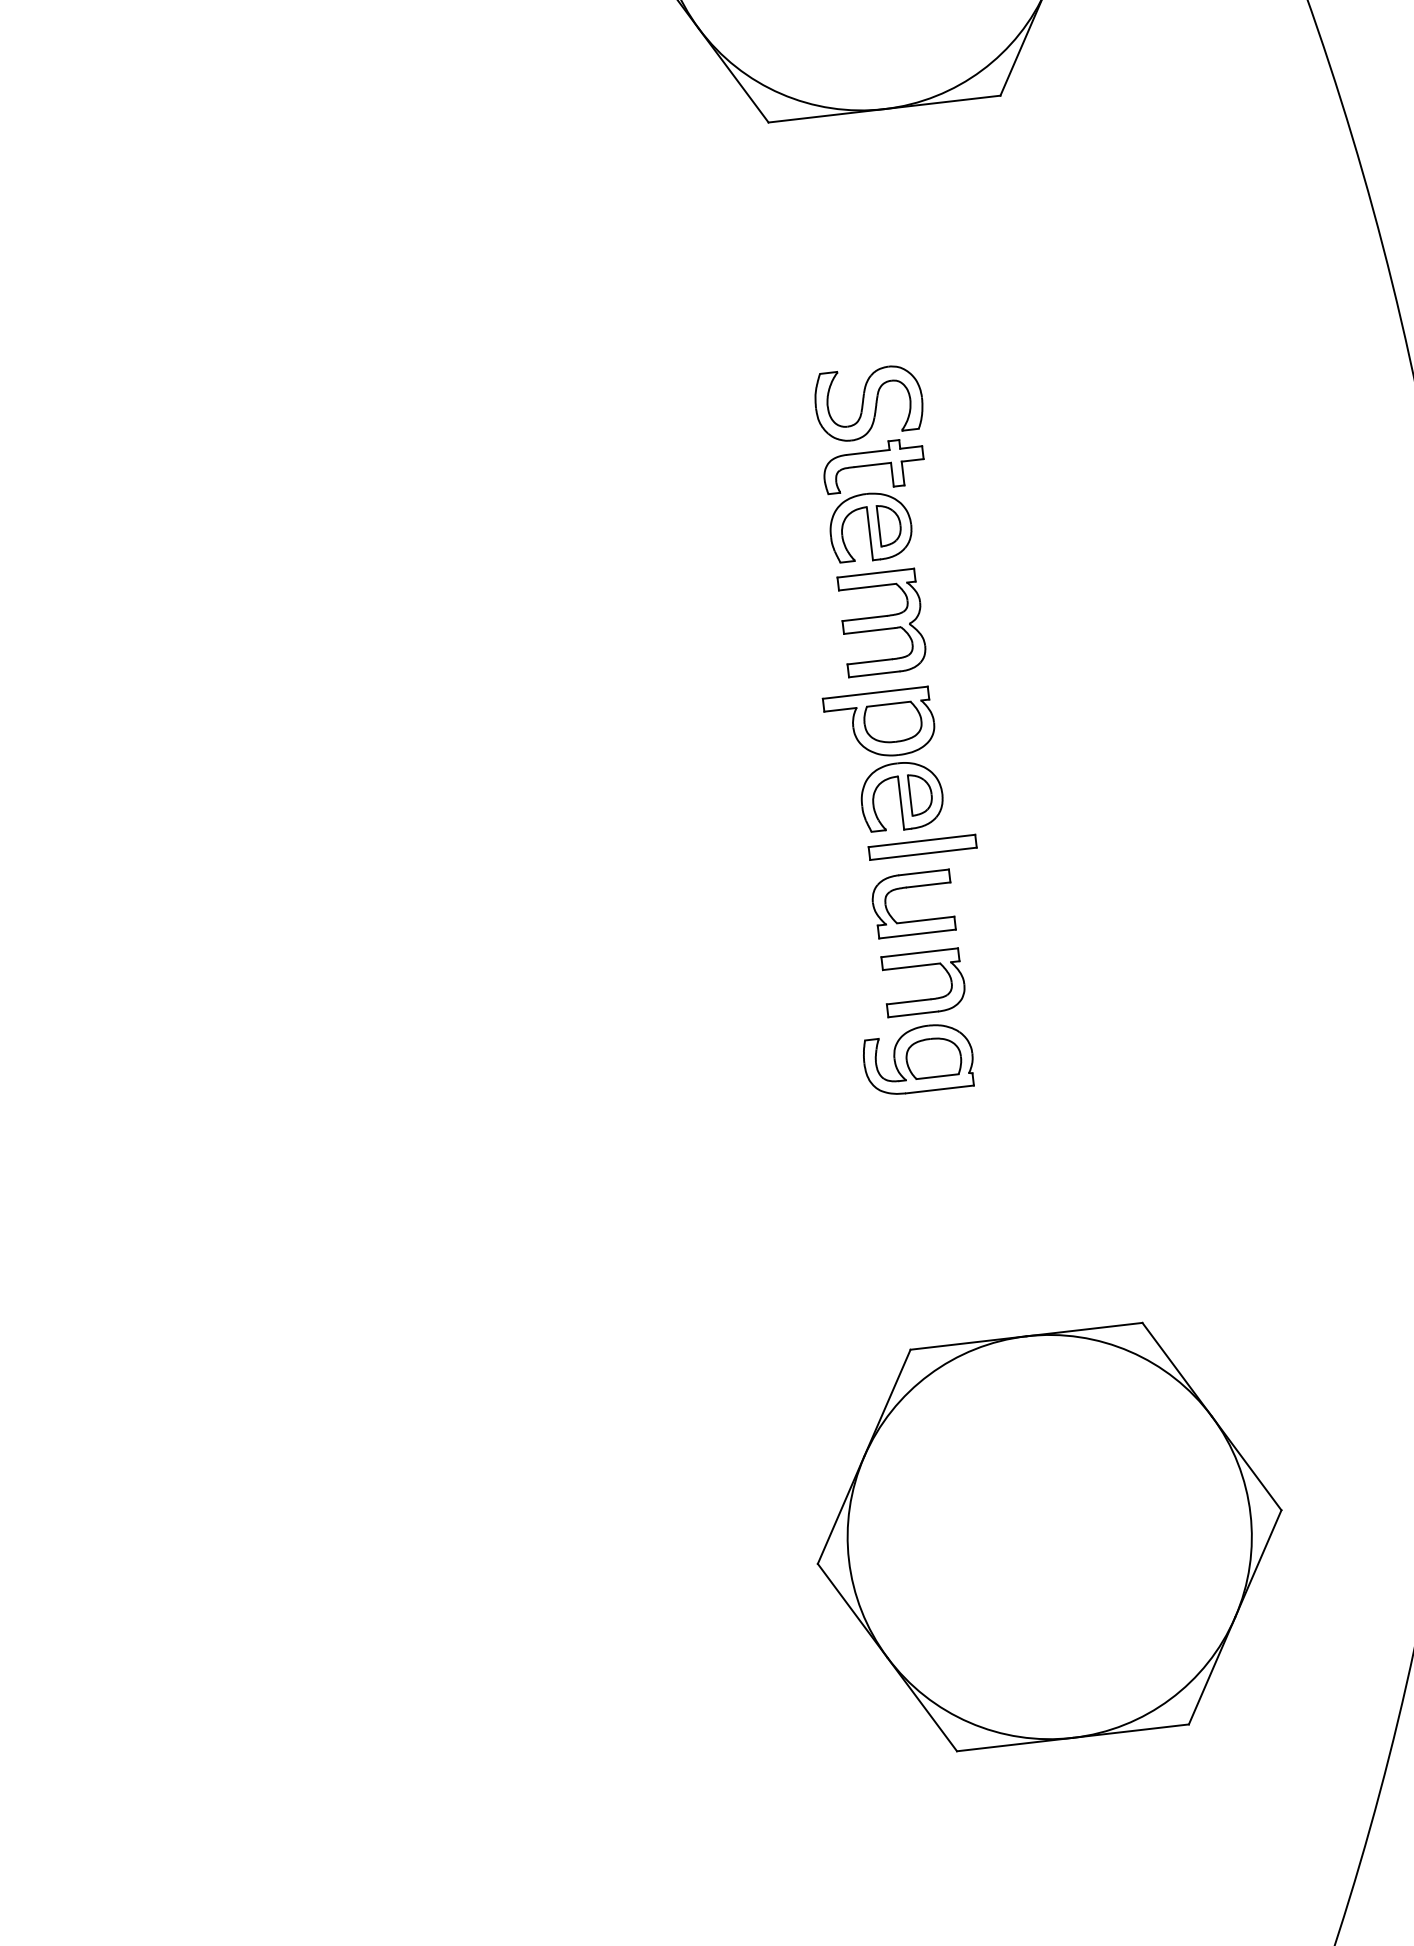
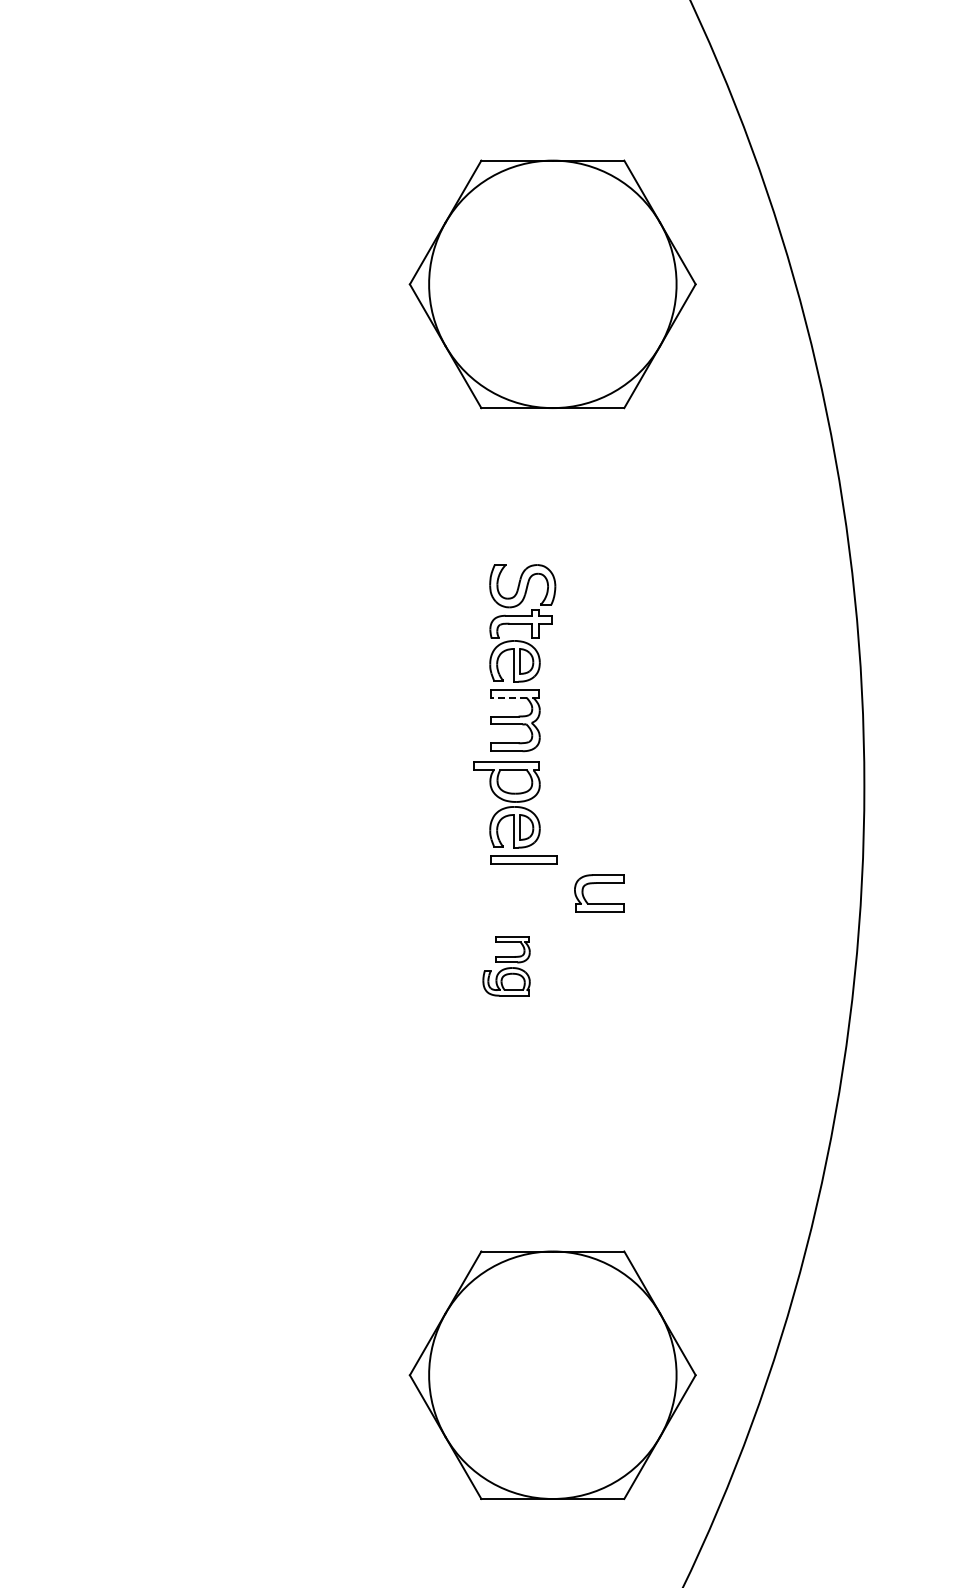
line: (866, 586) -> (508, 697), solid -> dashed
part: (911, 887) -> (599, 883), moved
part: (914, 1023) -> (506, 966), size x0.7
part: (1049, 1535) -> (552, 1374), moved

